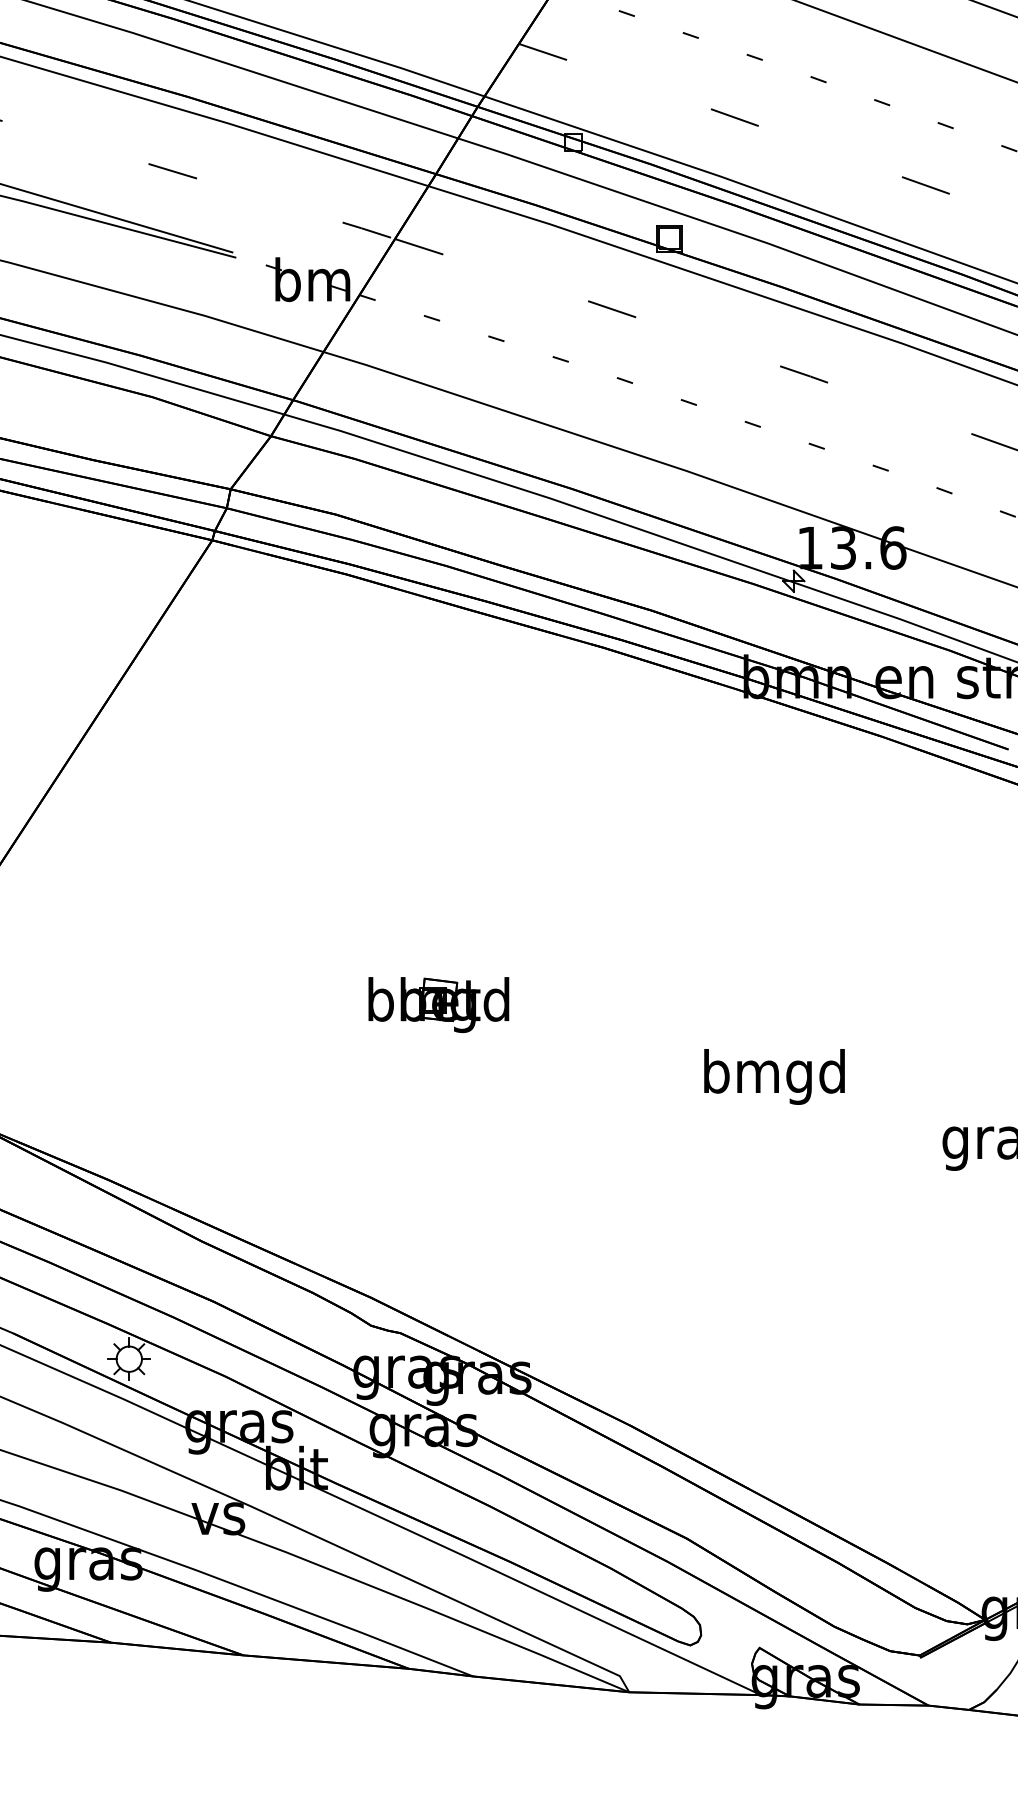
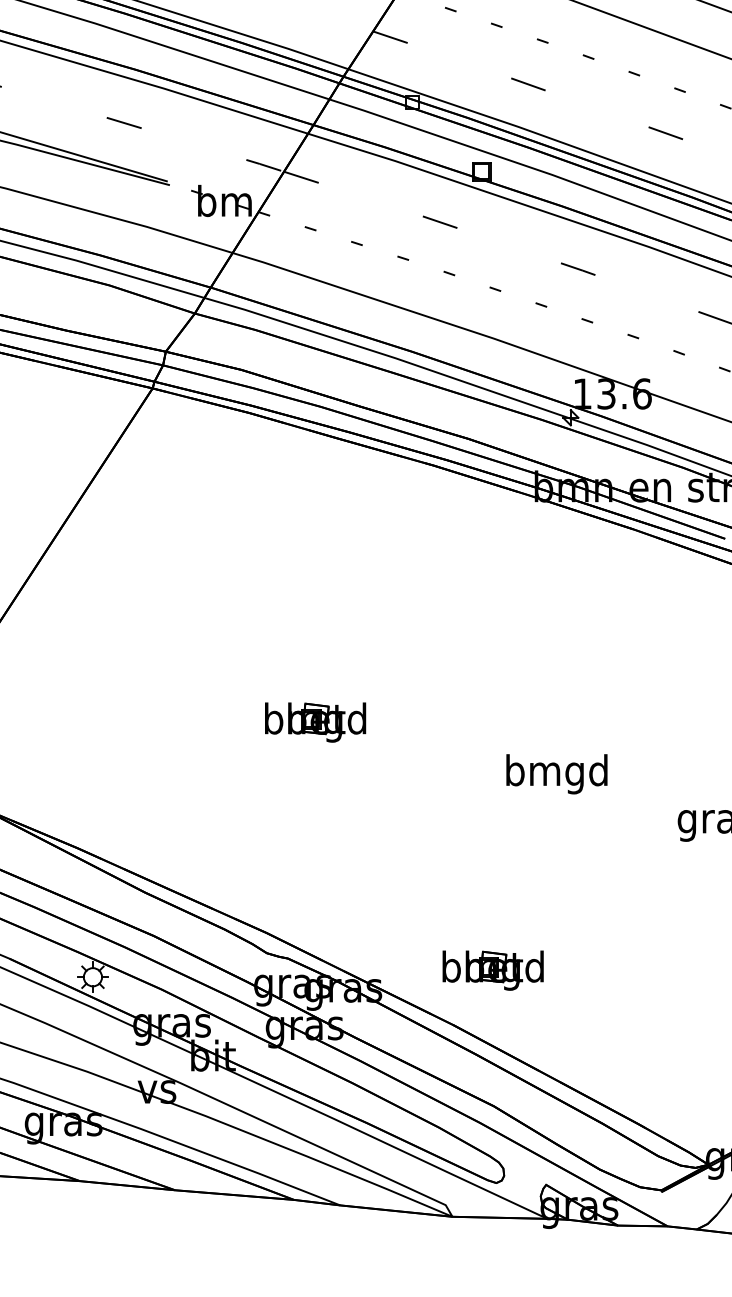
part: (685, 1350) -> (492, 971), added

